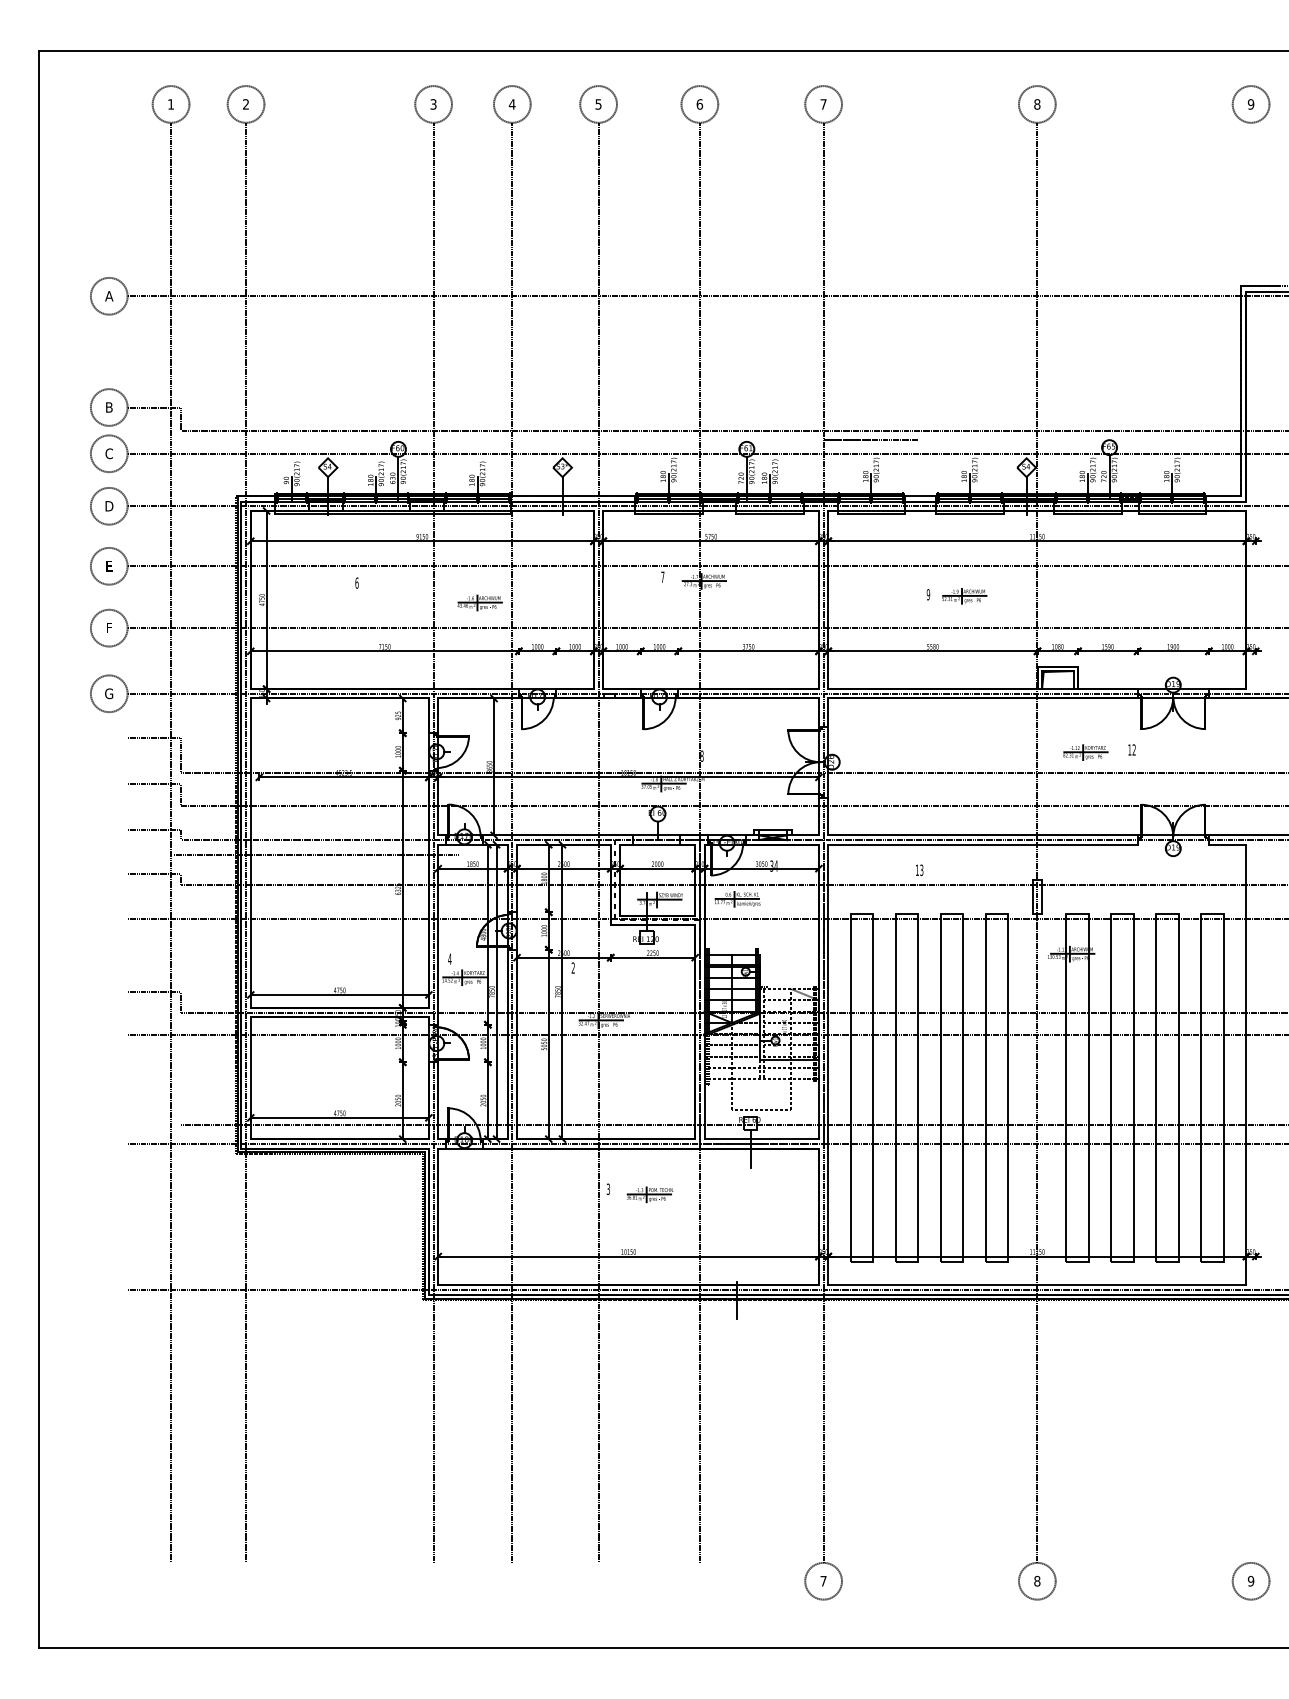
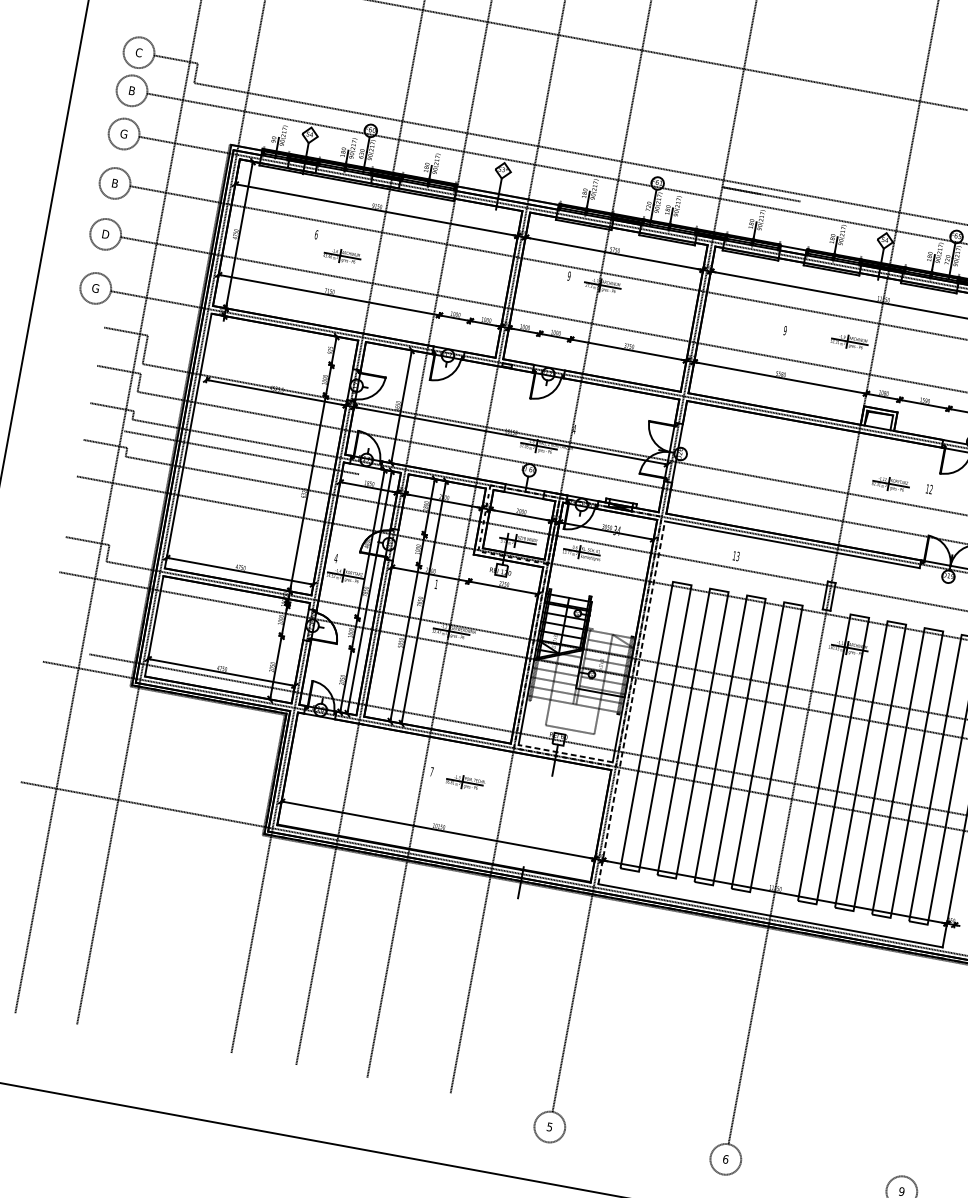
text: (108, 407) -> (138, 52), B -> C
text: (108, 453) -> (131, 90), C -> B
text: (109, 505) -> (124, 133), D -> G
text: (109, 566) -> (115, 183), E -> B
text: (662, 577) -> (568, 276), 7 -> 9
part: (964, 596) -> (849, 342), moved
part: (479, 602) -> (341, 255), moved
text: (109, 628) -> (105, 234), F -> D
text: (701, 755) -> (574, 428), 8 -> 4
text: (572, 967) -> (435, 583), 2 -> 1
line: (828, 1064) -> (631, 702), solid -> dashed
line: (761, 1139) -> (565, 753), solid -> dashed
text: (607, 1188) -> (431, 771), 3 -> 7
text: (1037, 1580) -> (726, 1158), 8 -> 6
text: (823, 1581) -> (549, 1127), 7 -> 5

